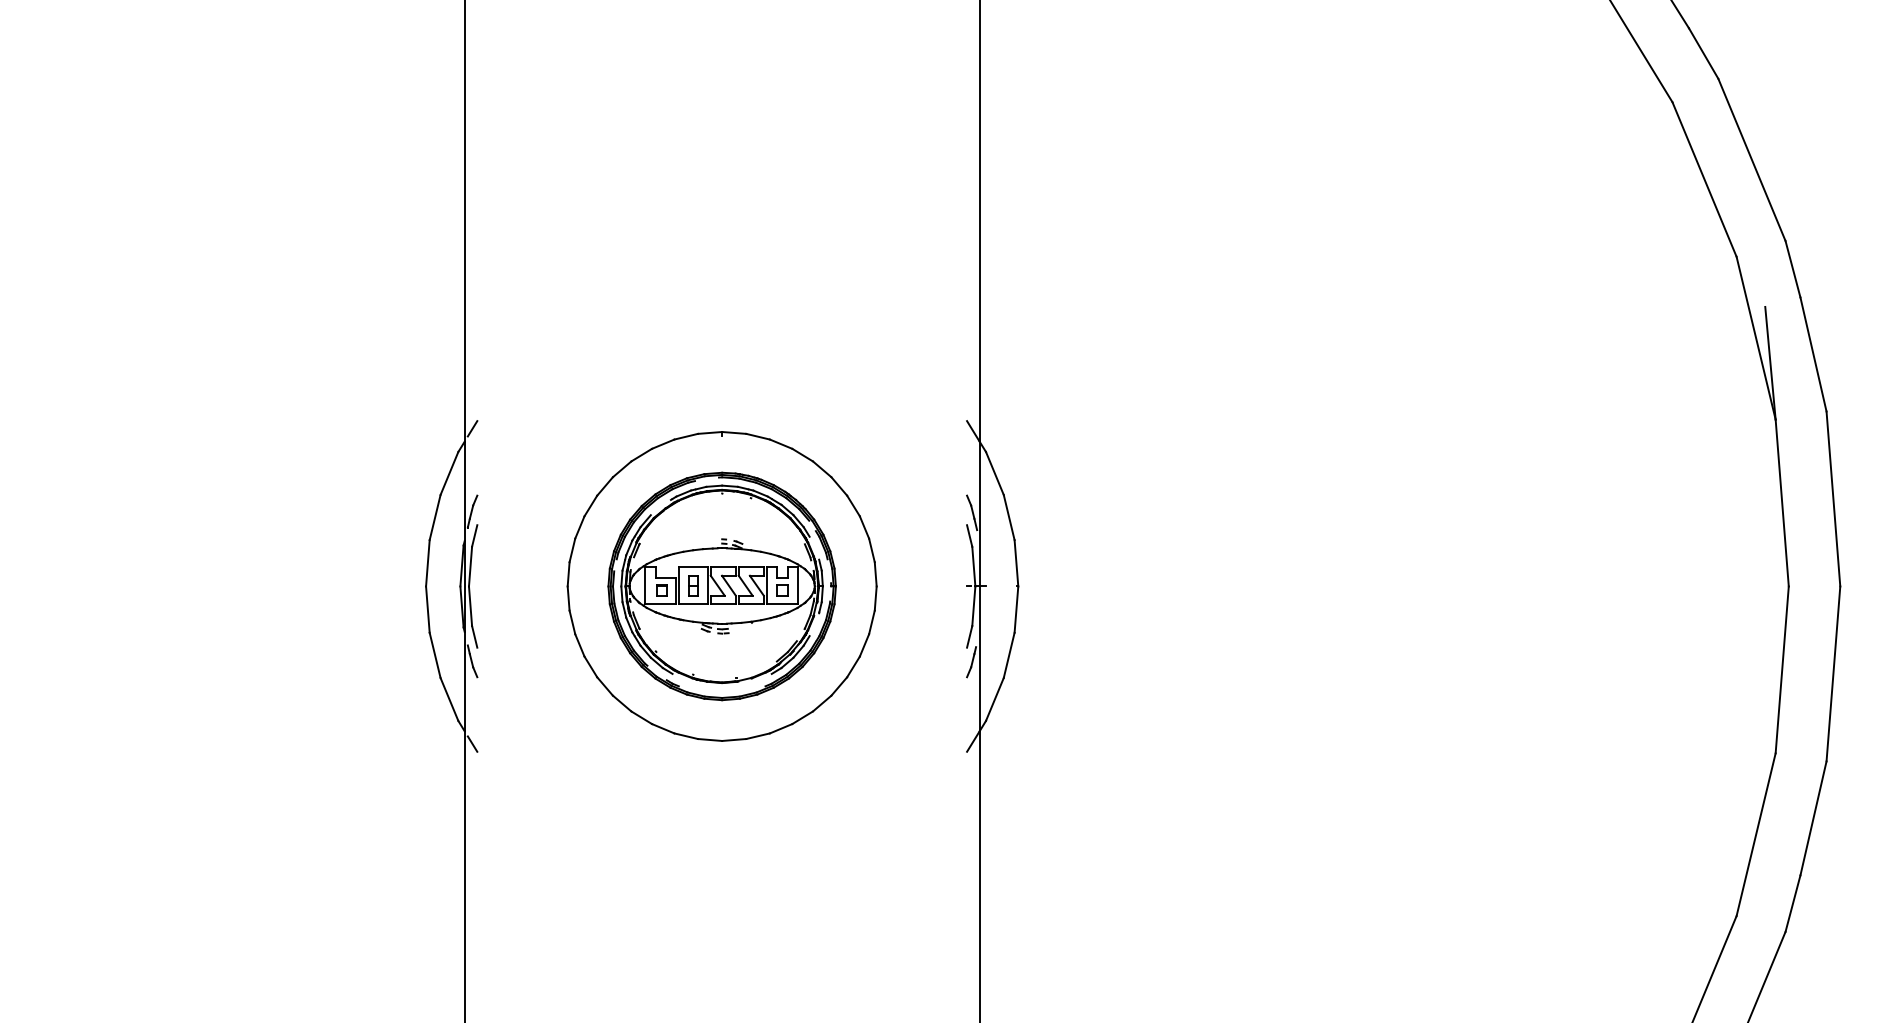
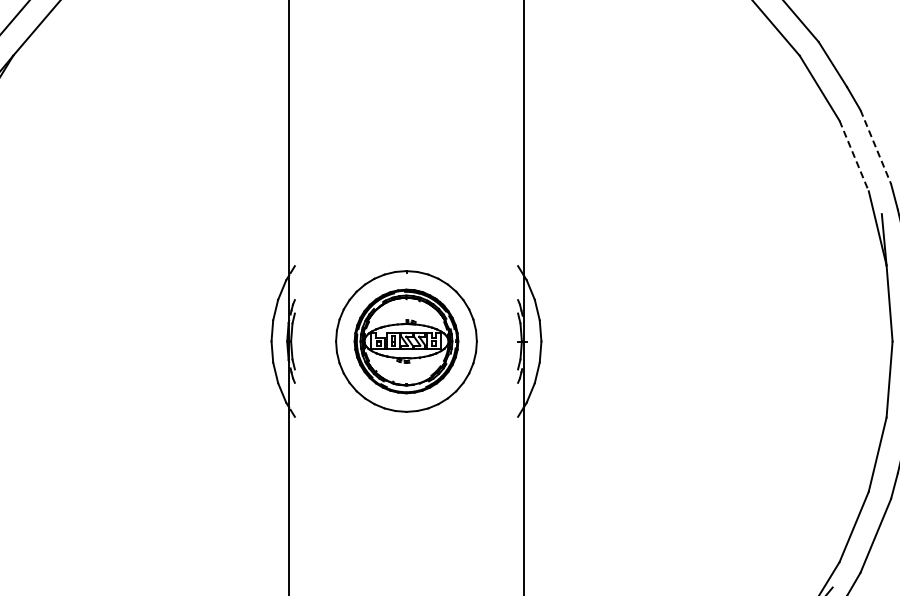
line: (1751, 160) -> (875, 147), solid -> dashed
line: (1705, 180) -> (854, 156), solid -> dashed

